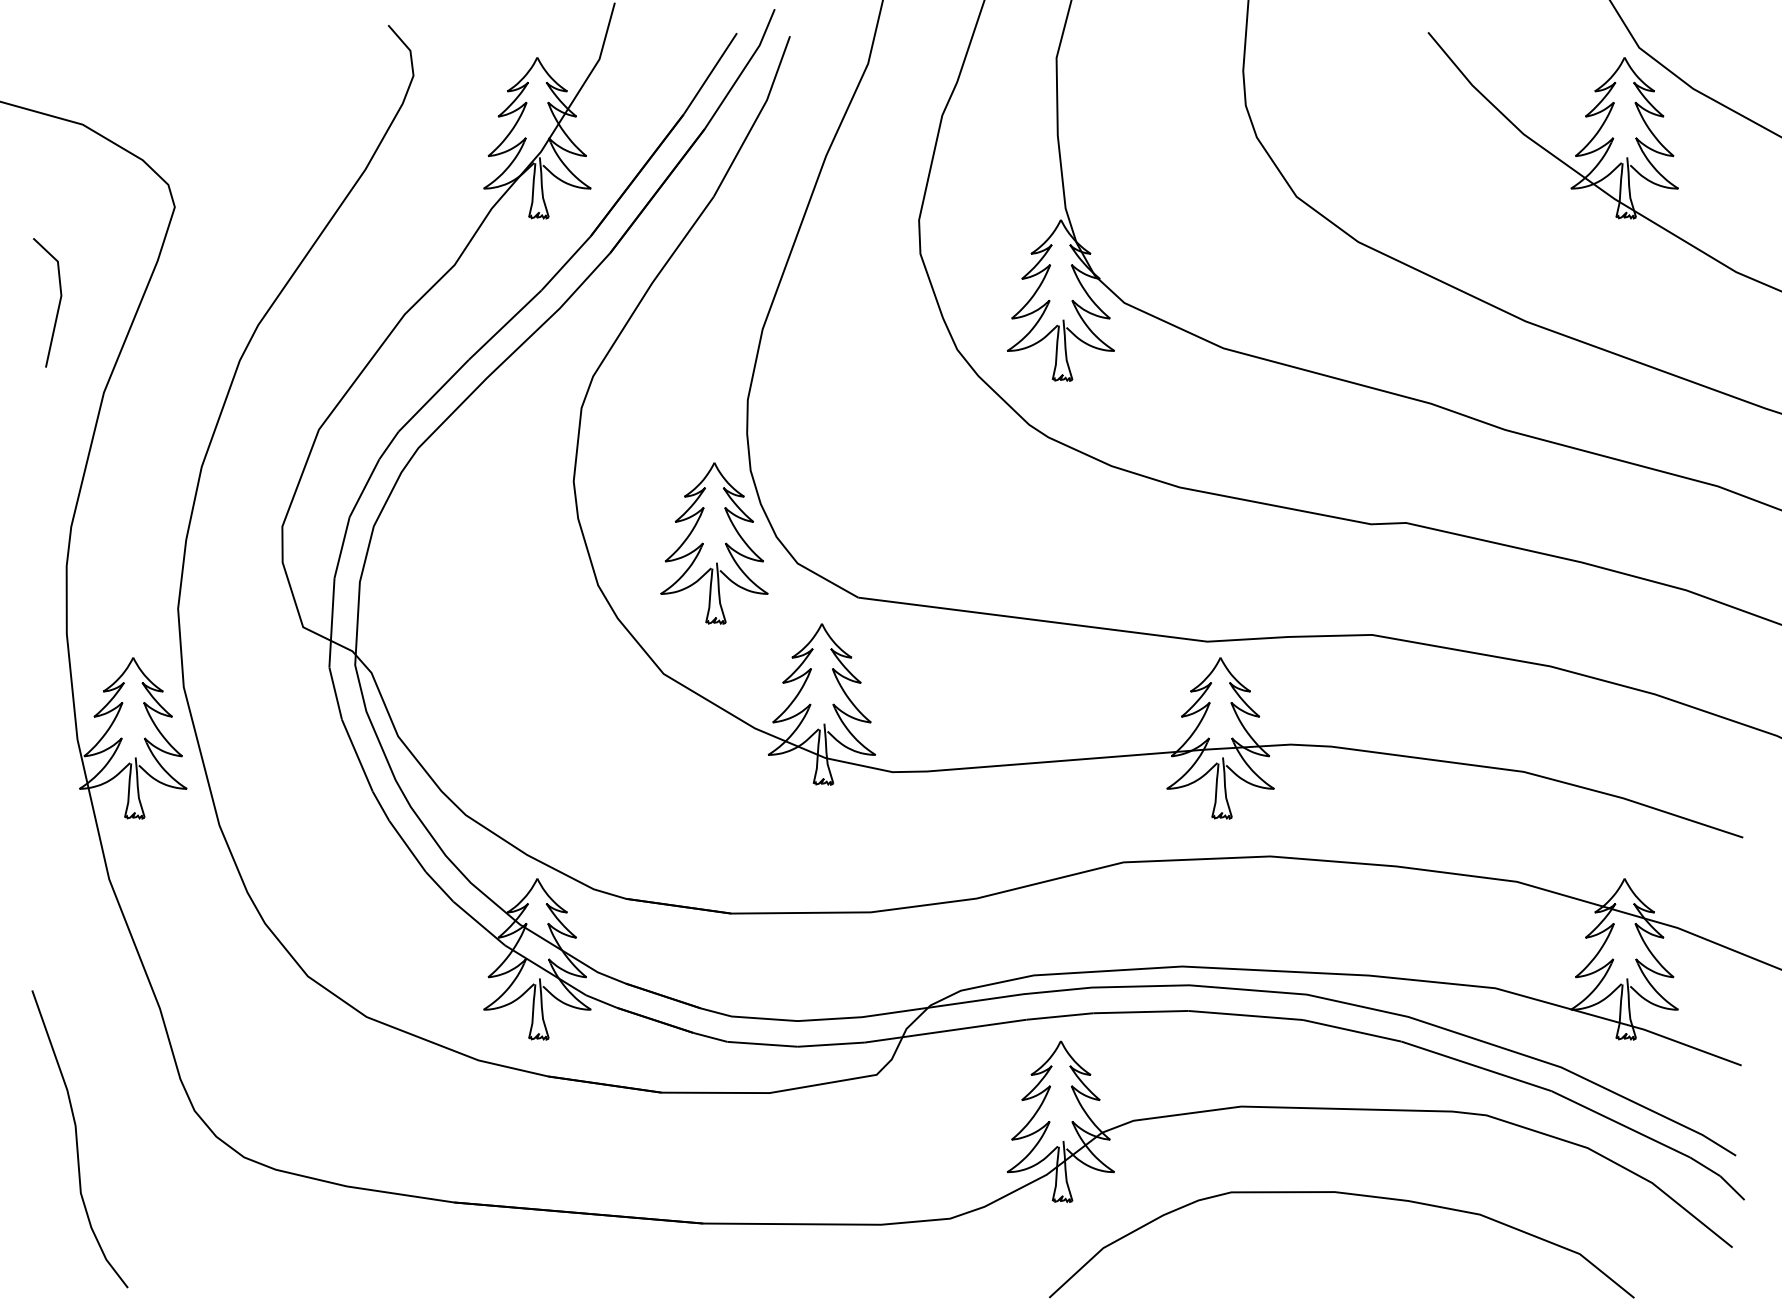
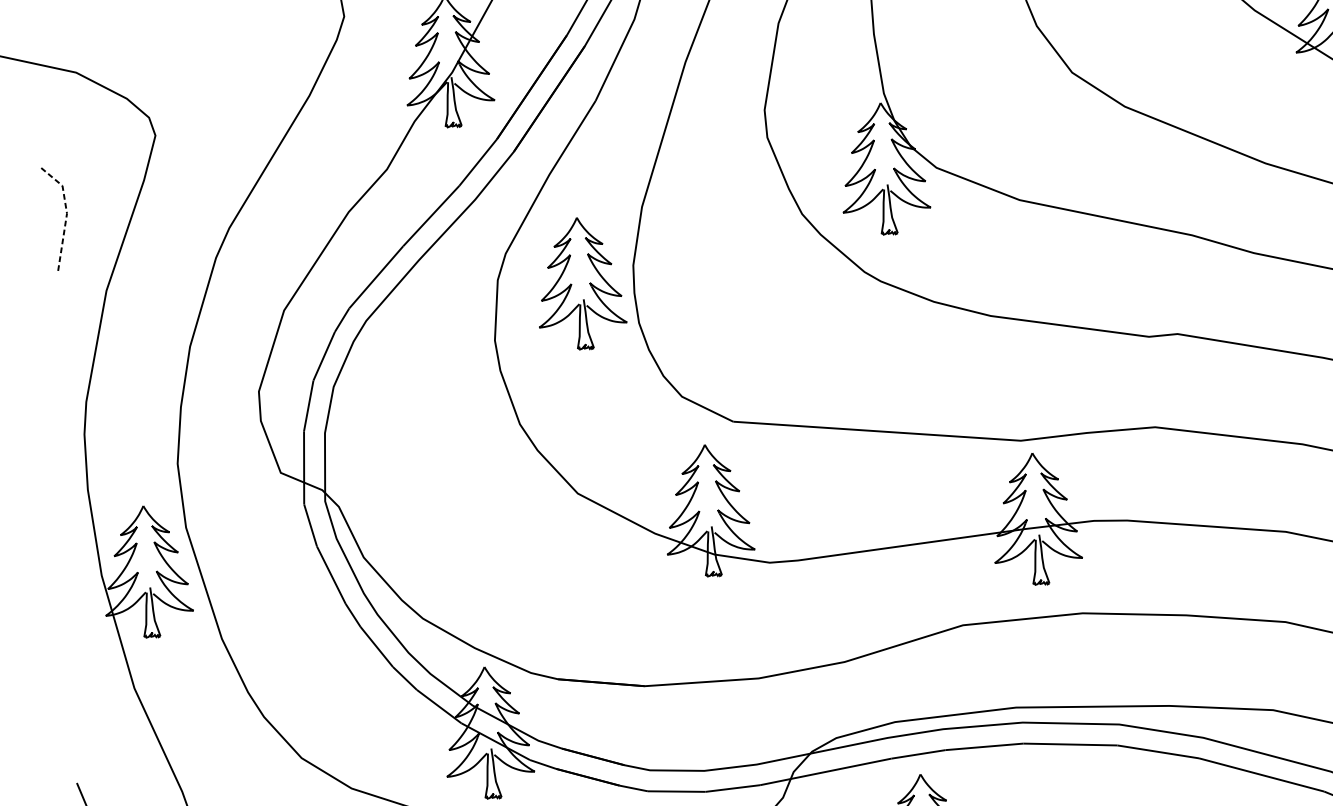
line: (61, 297) -> (67, 214), solid -> dashed
part: (714, 543) -> (580, 283), moved

